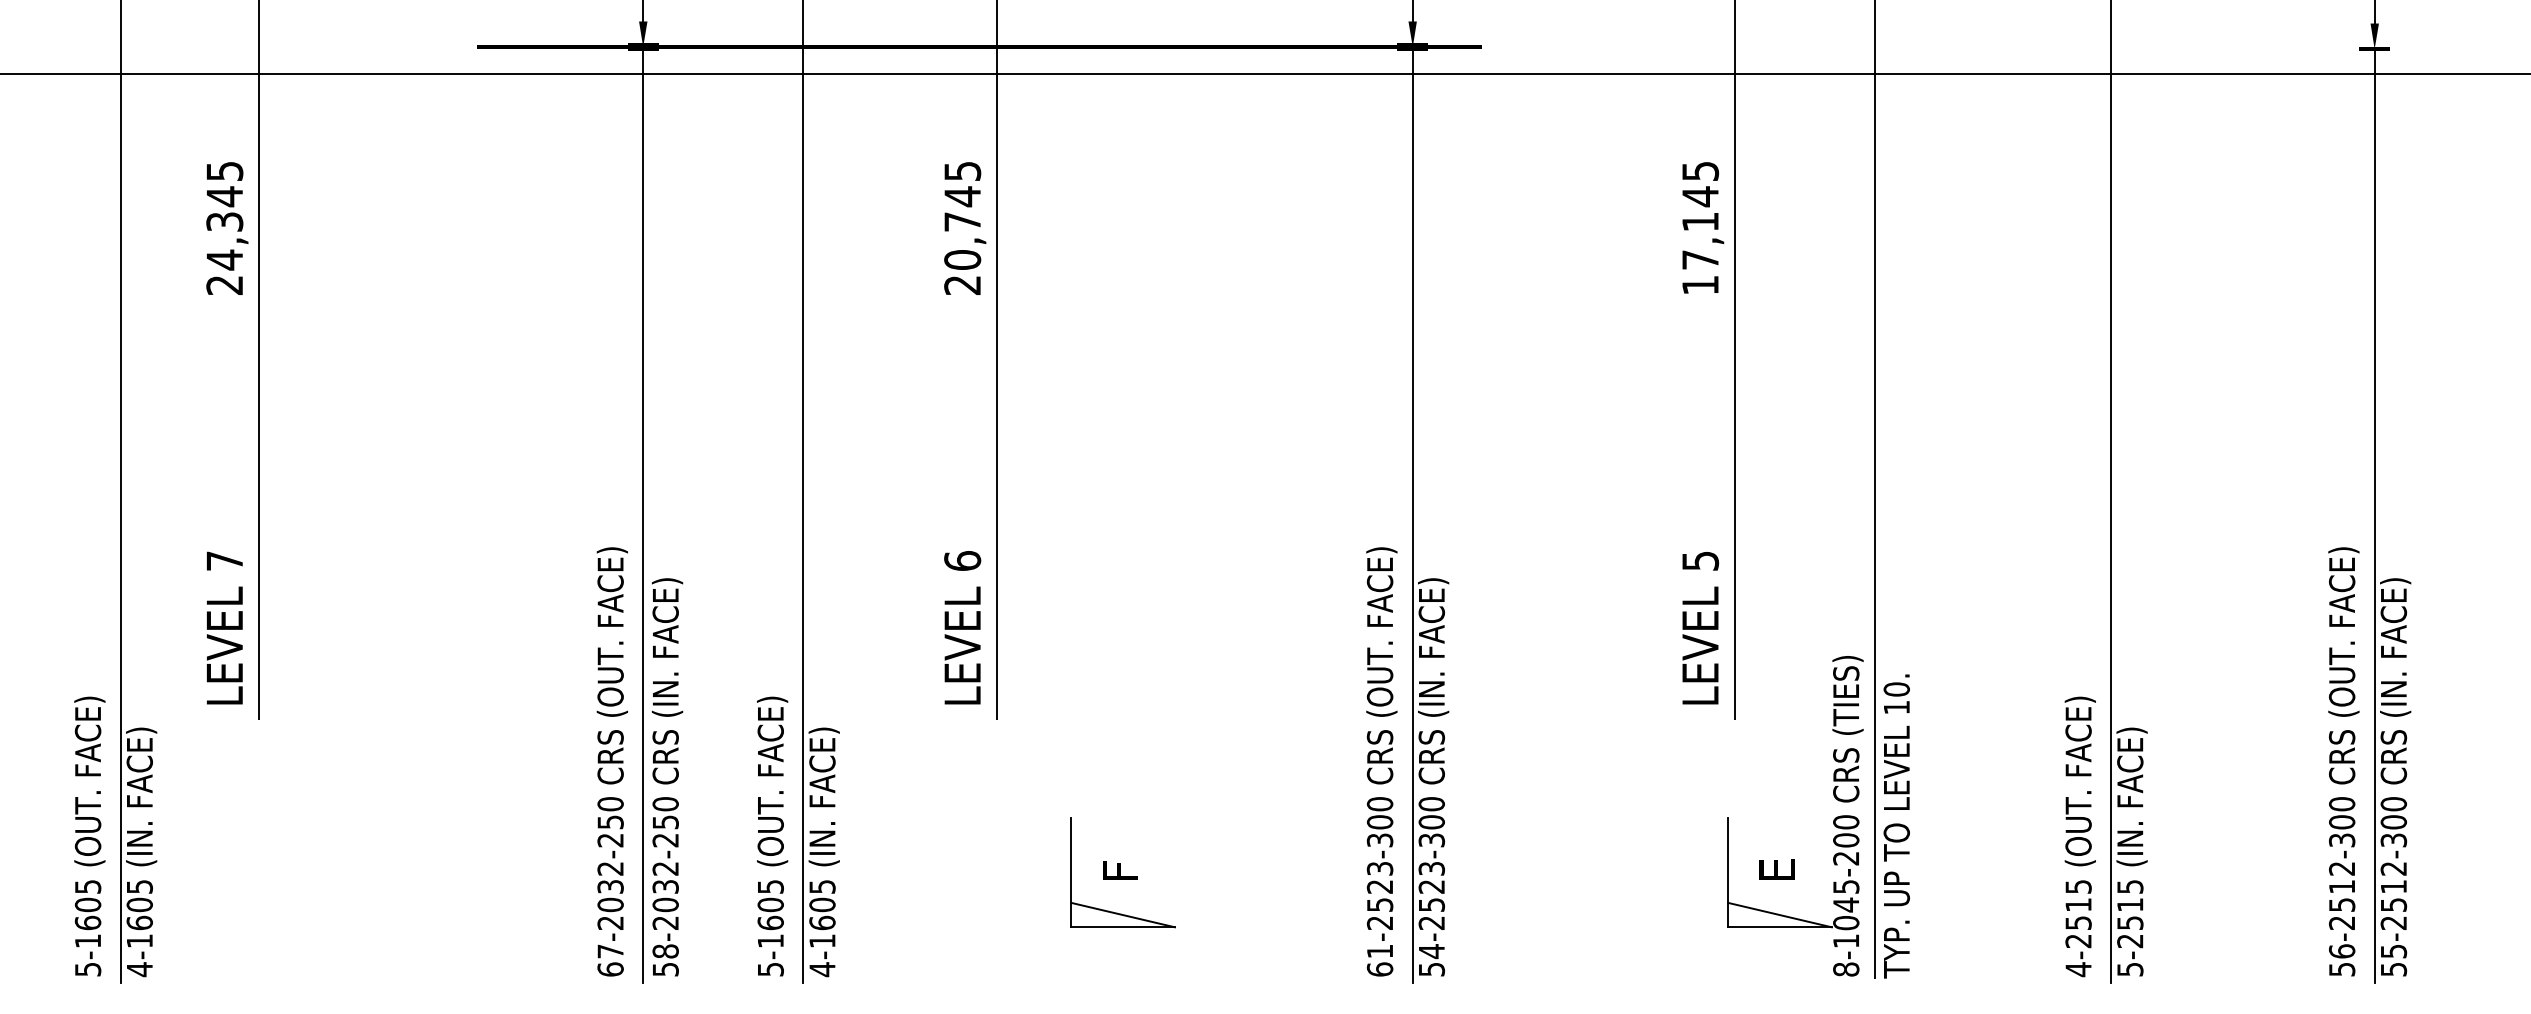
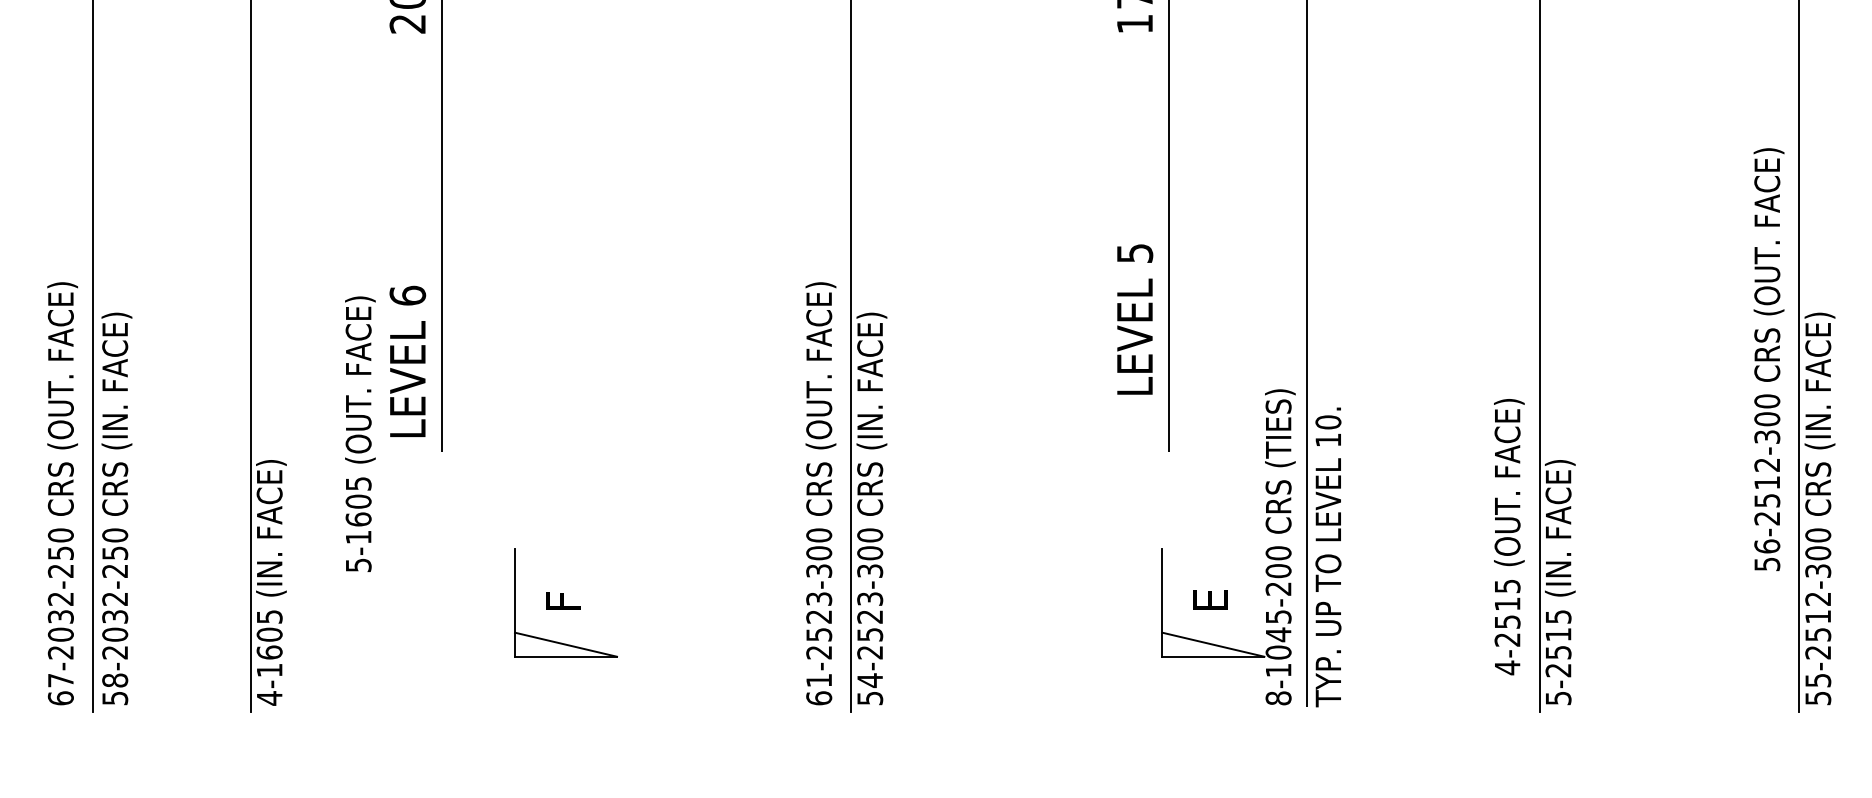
text: (1700, 628) -> (1134, 319), moved
text: (2343, 761) -> (1768, 359), moved
text: (772, 836) -> (360, 434), moved
text: (2079, 836) -> (1508, 536), moved

